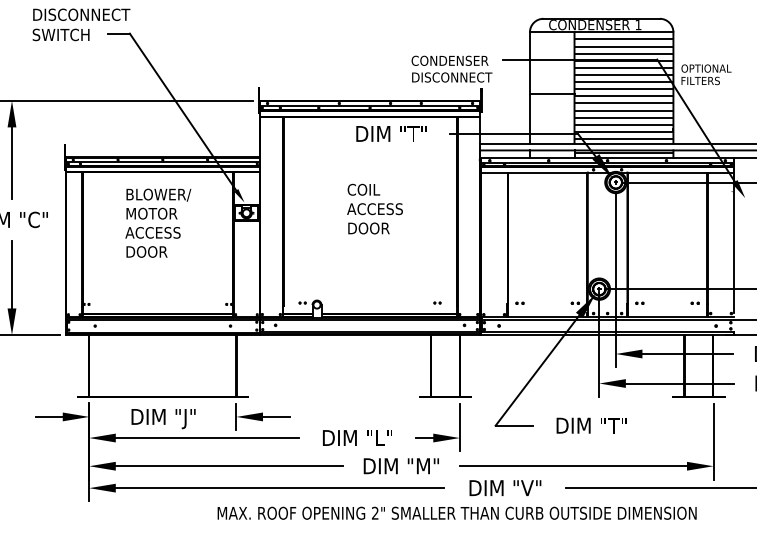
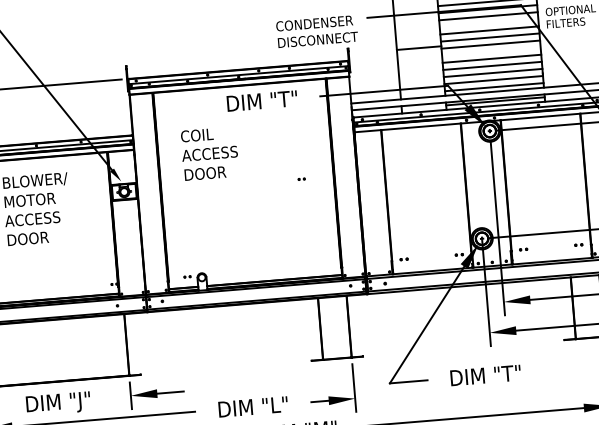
line: (623, 75) -> (488, 23), removed
line: (623, 103) -> (490, 51), removed
text: (374, 208) -> (209, 153), moved
part: (437, 302) -> (301, 178), moved

